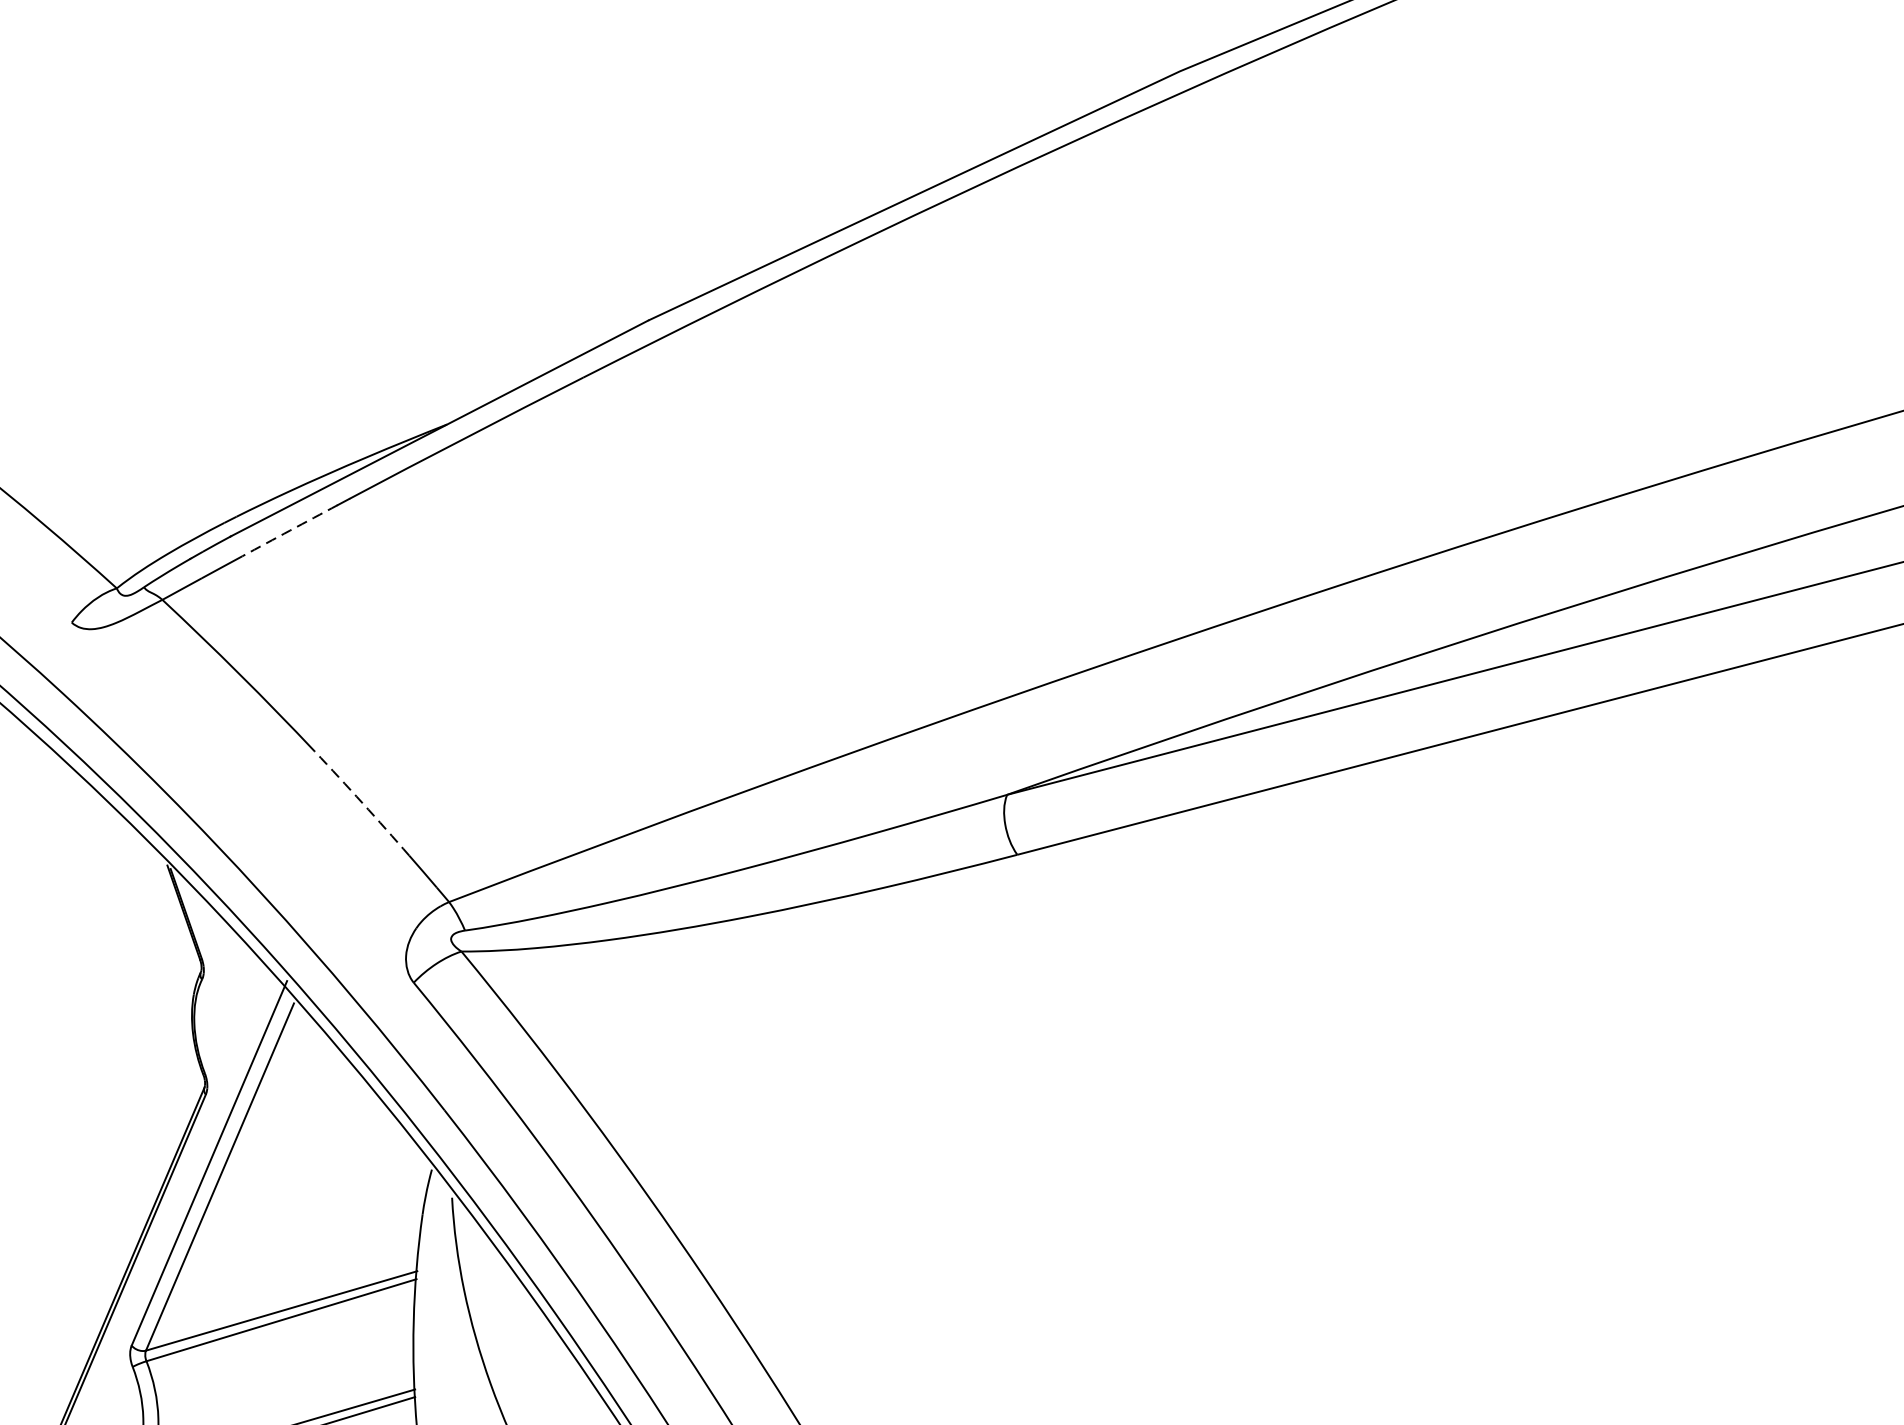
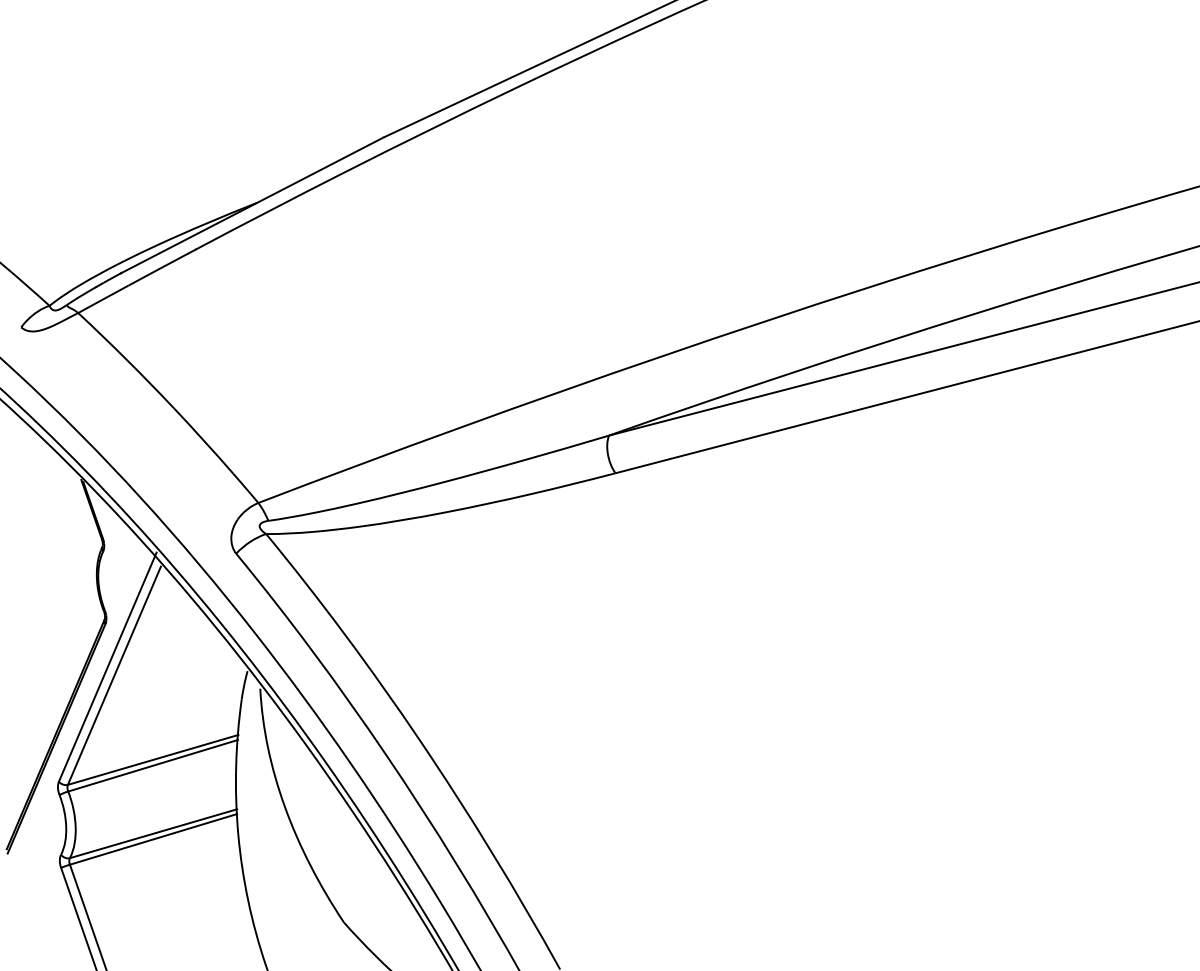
arc: (290, 530) -> (158, 269), dashed -> solid
arc: (363, 802) -> (204, 440), dashed -> solid

